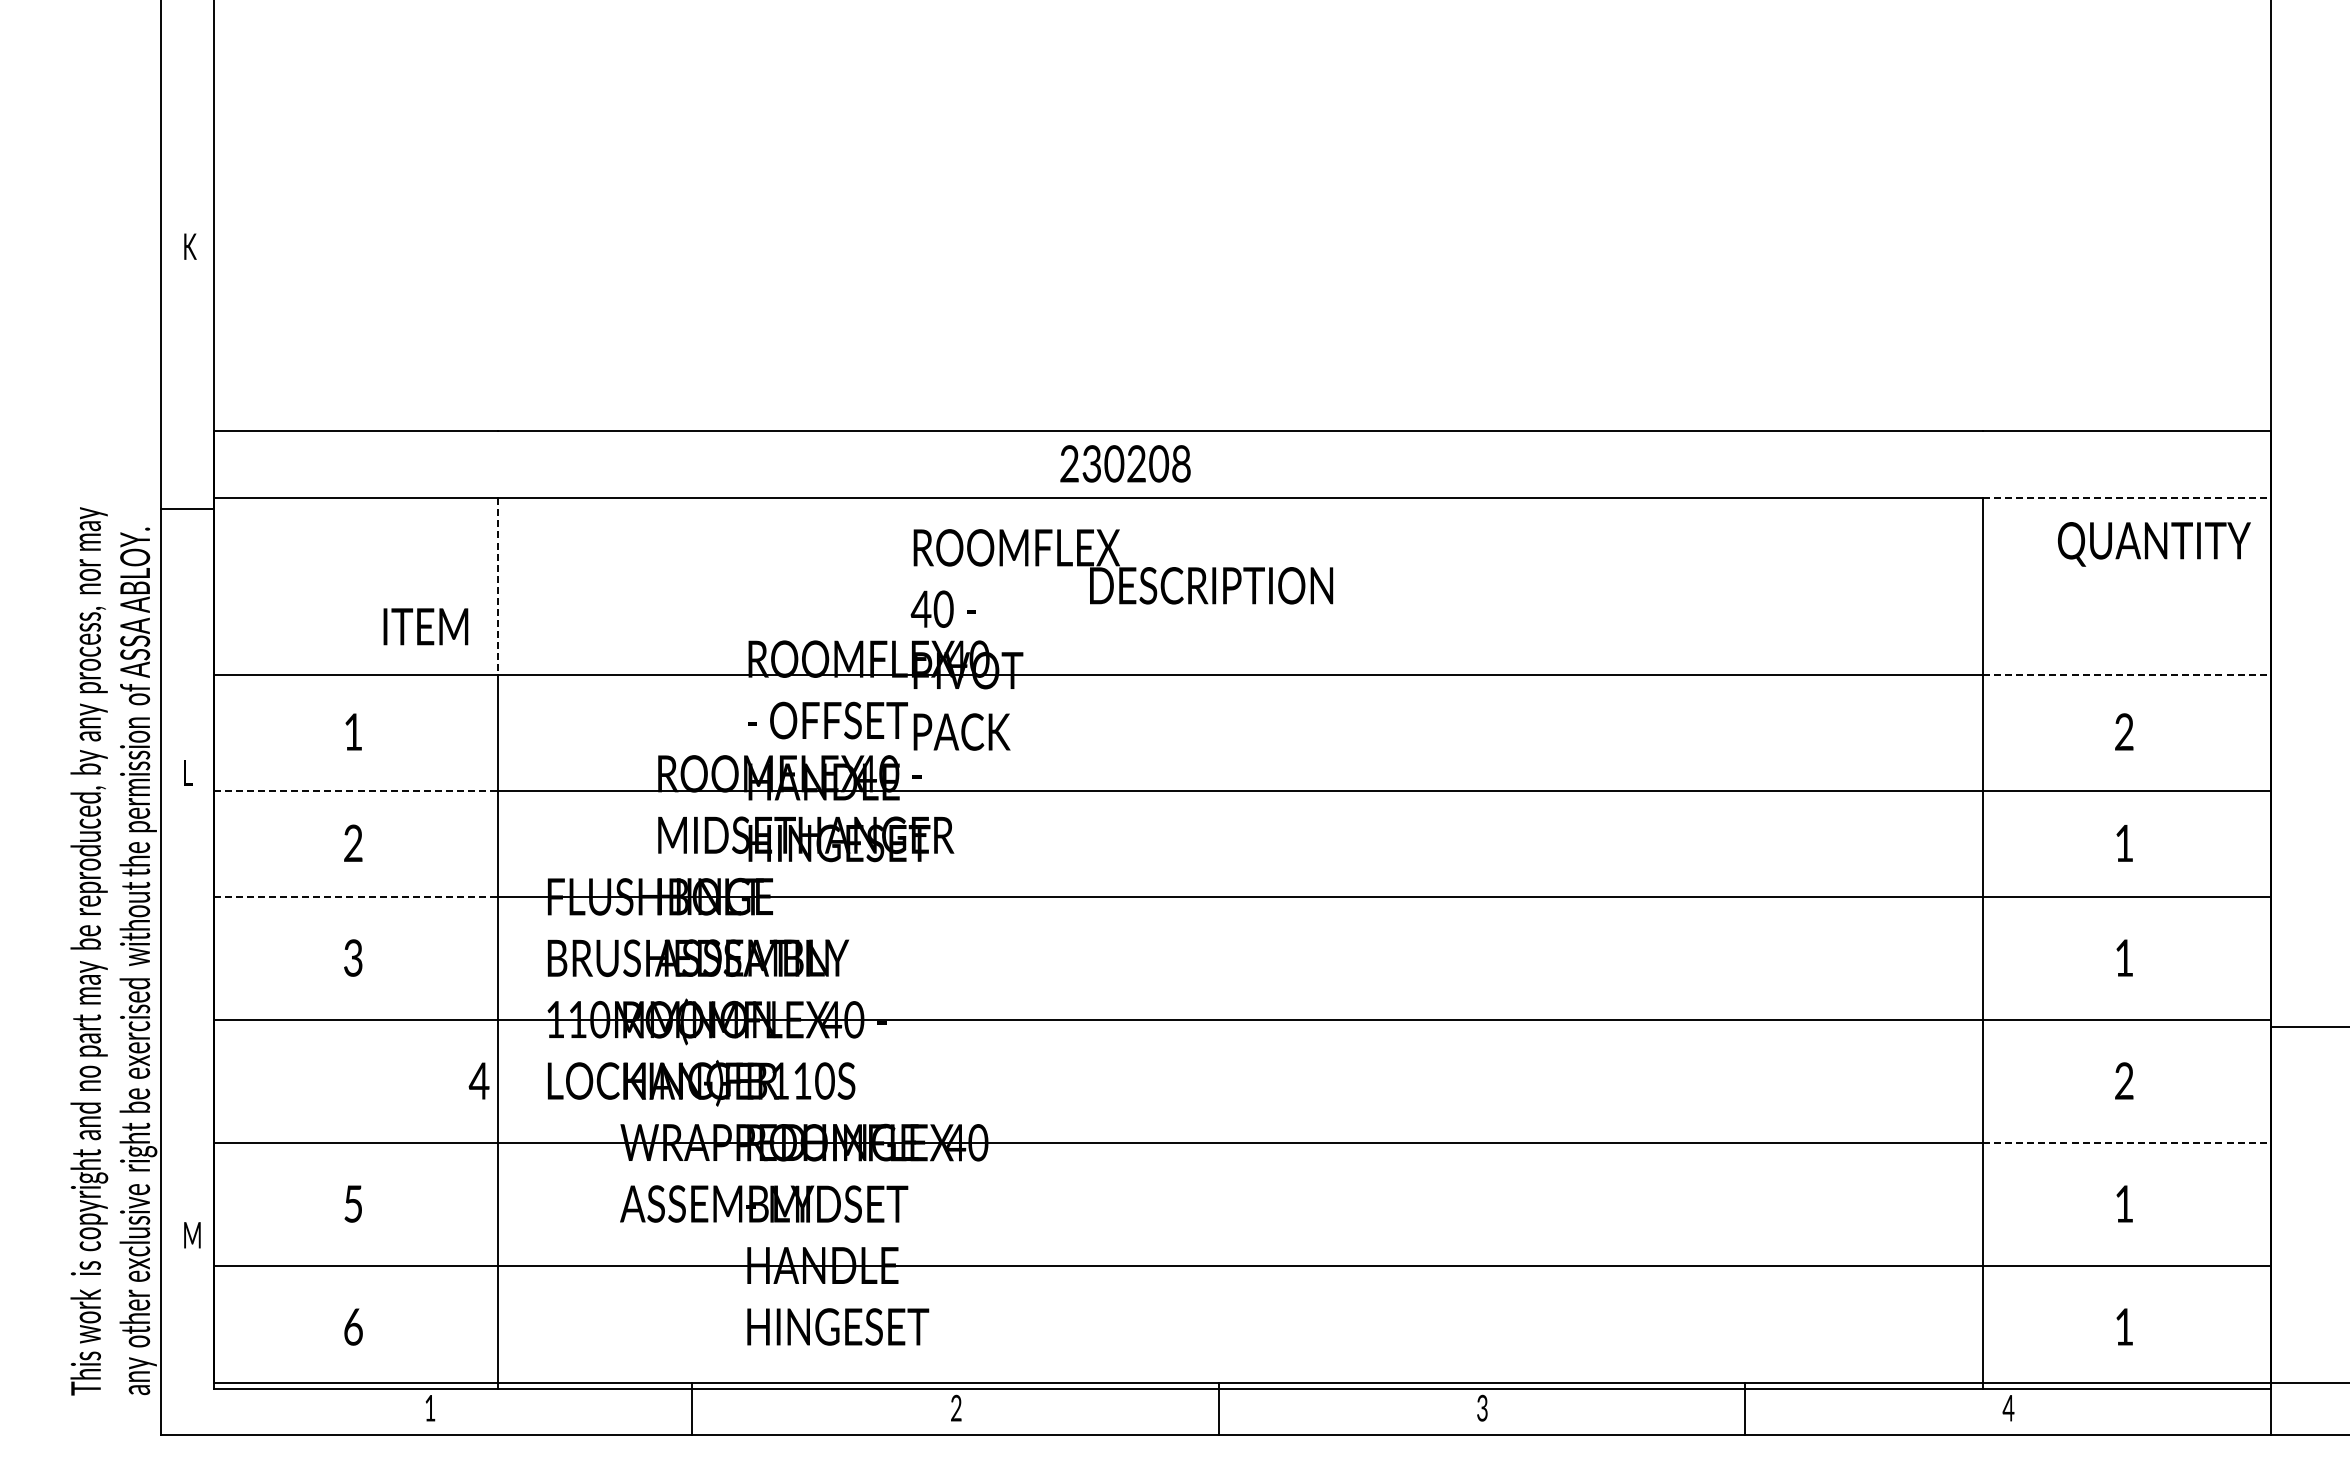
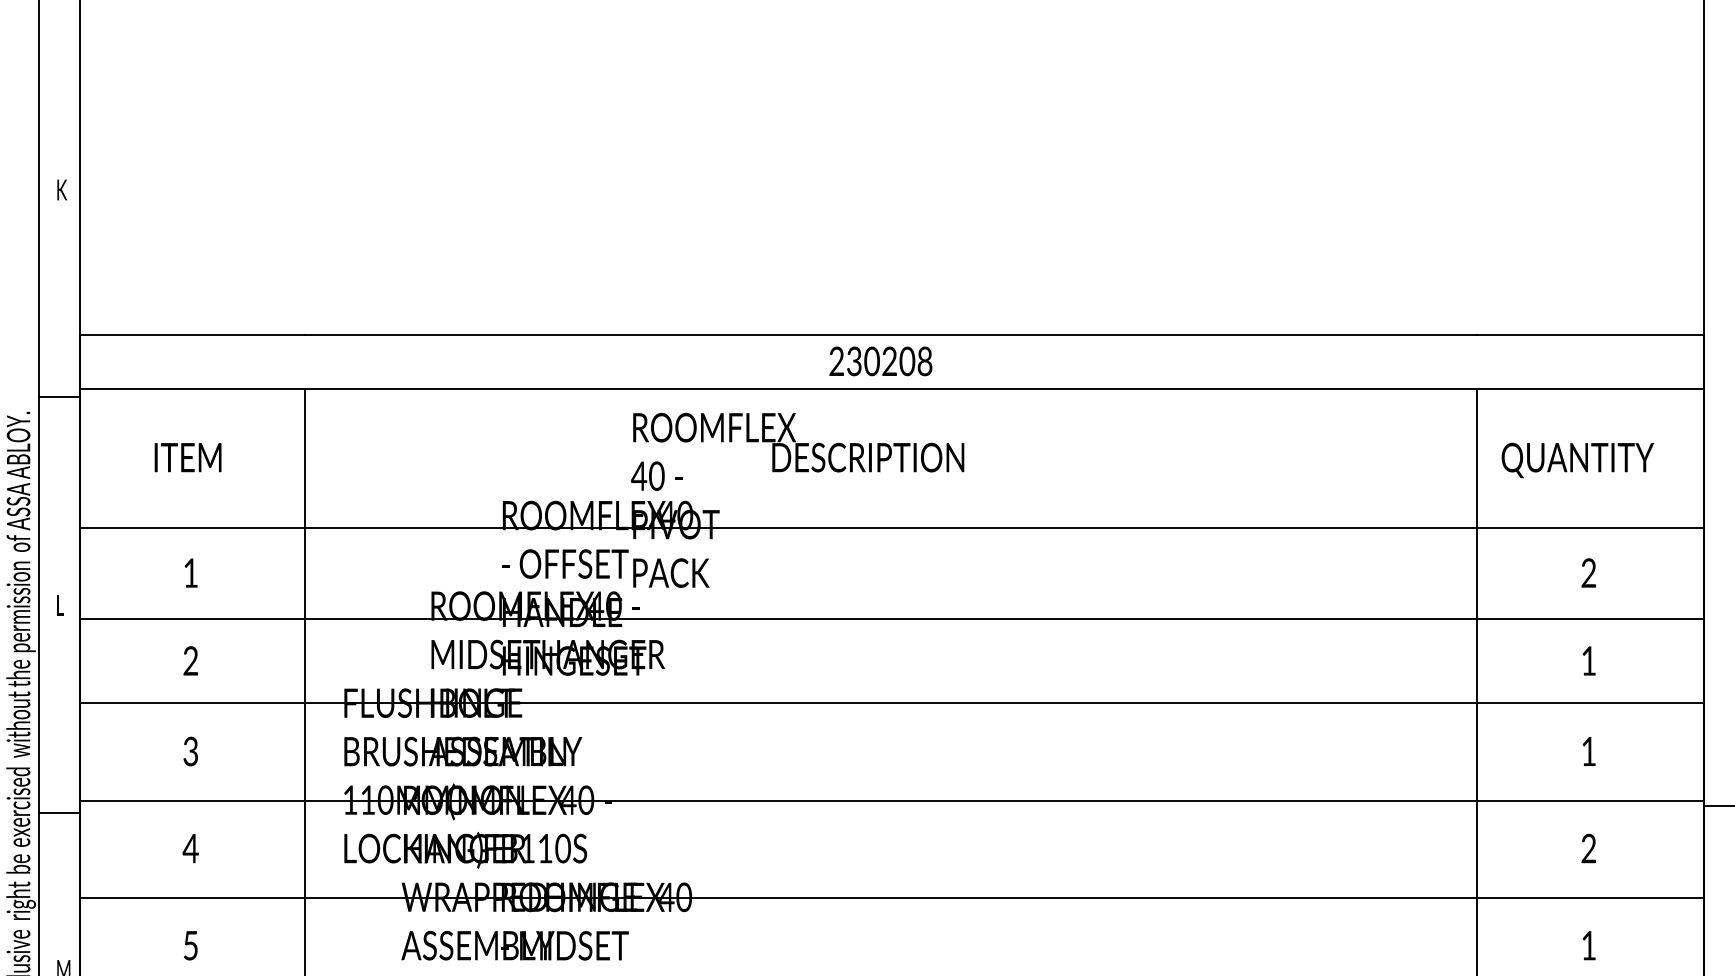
text: (1125, 463) -> (880, 361), moved
line: (2126, 498) -> (1590, 388), dashed -> solid
text: (2154, 544) -> (1577, 460), moved
line: (498, 586) -> (305, 458), dashed -> solid
text: (425, 626) -> (187, 457), moved
line: (2126, 674) -> (1590, 527), dashed -> solid
line: (356, 790) -> (193, 619), dashed -> solid
line: (356, 897) -> (193, 703), dashed -> solid
line: (186, 1035) -> (59, 812), added
text: (478, 1080) -> (190, 848), moved
line: (2126, 1143) -> (1590, 897), dashed -> solid

